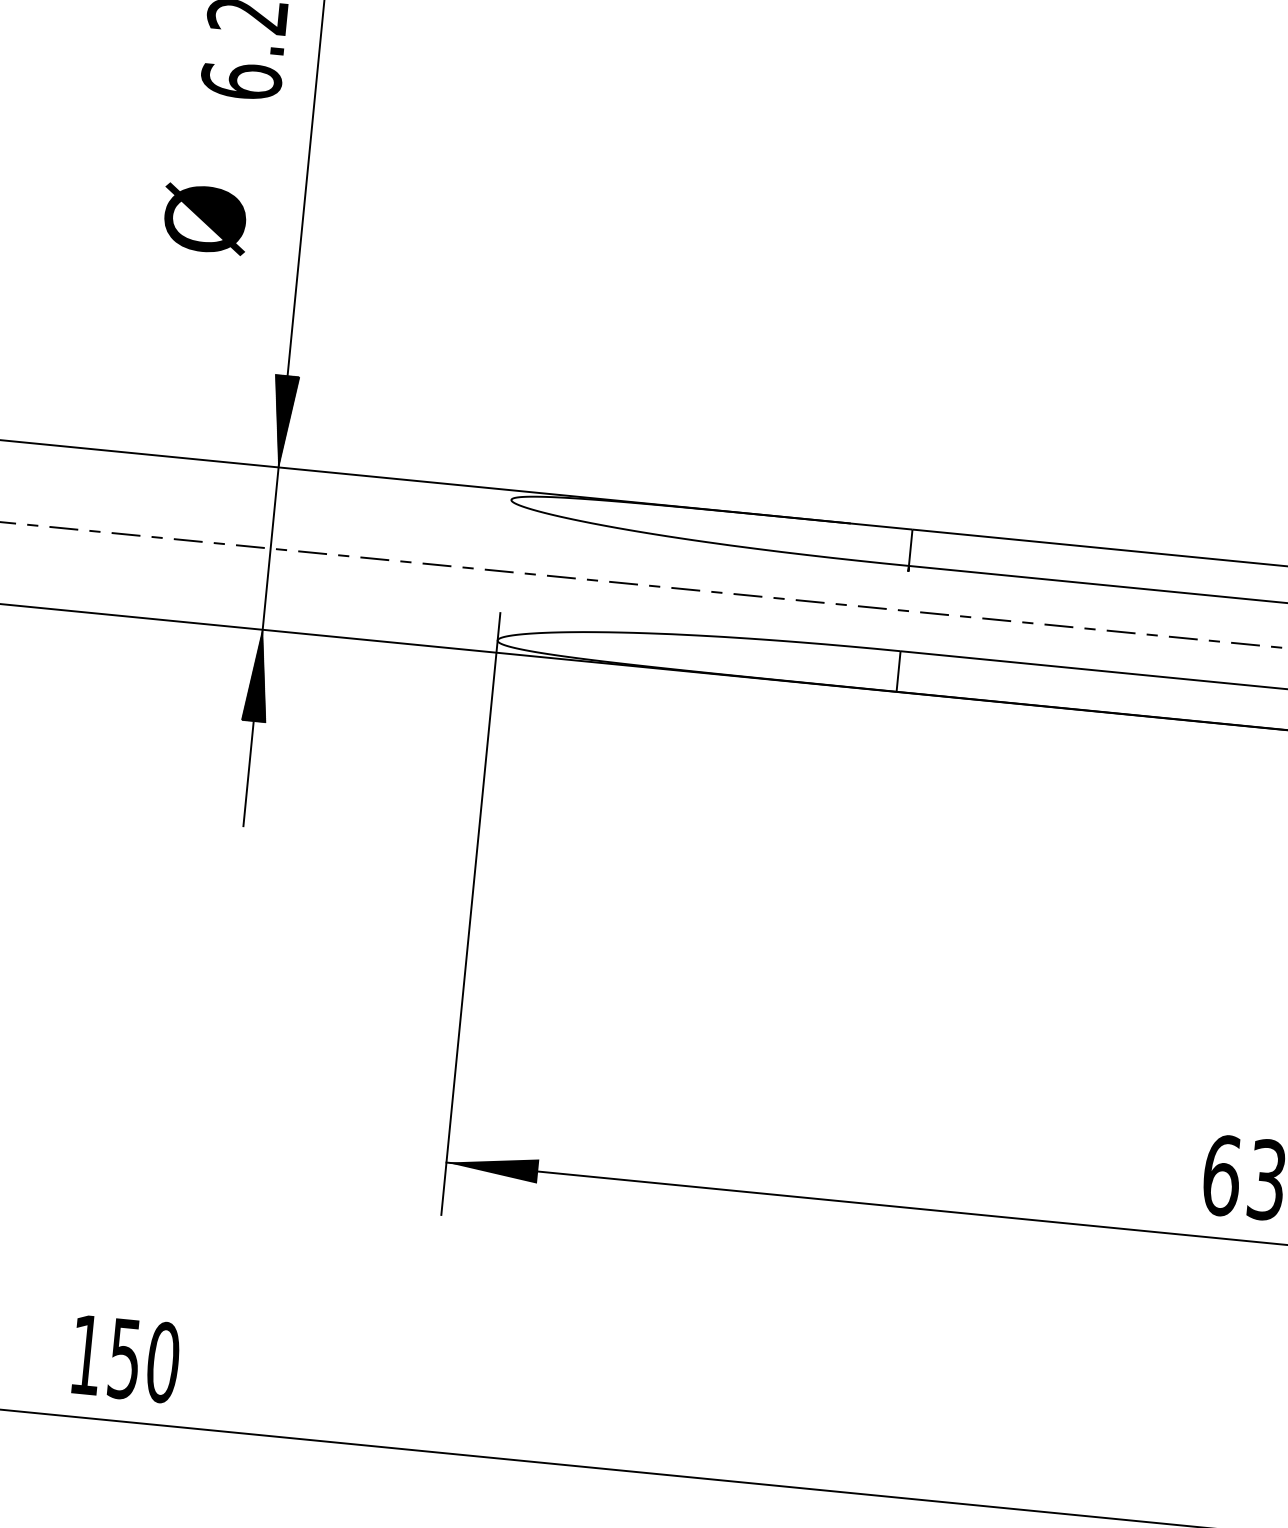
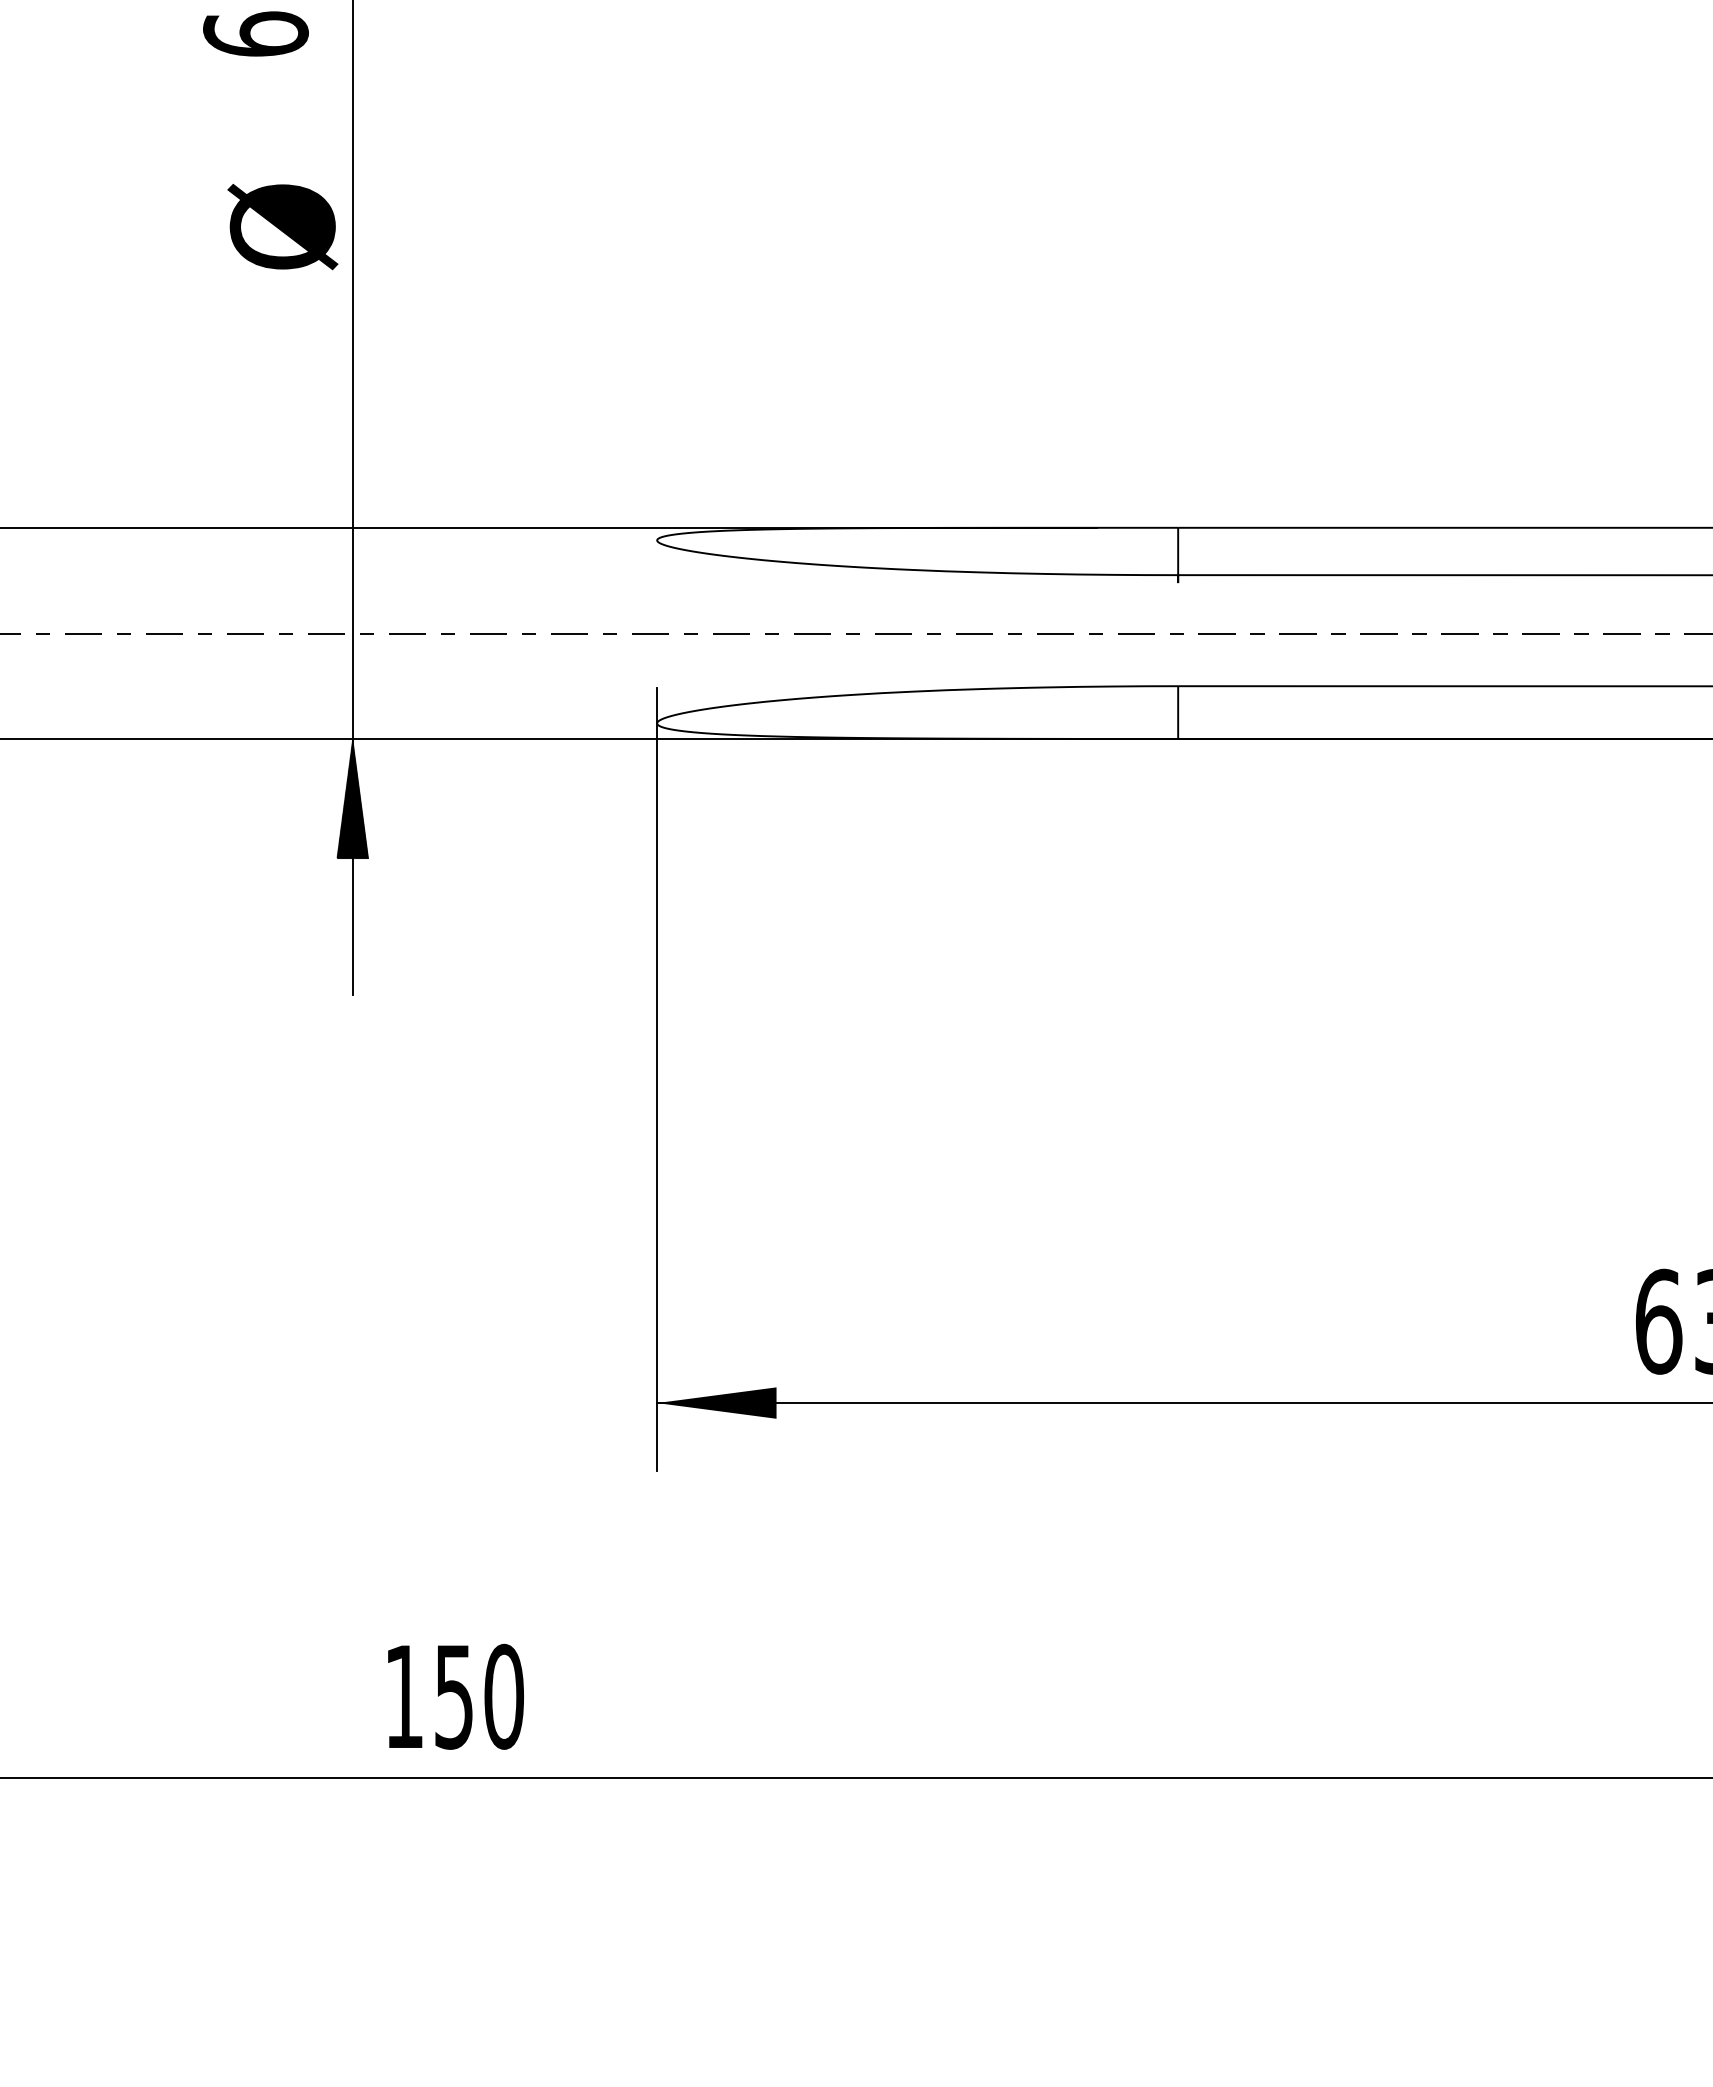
text: (205, 218) -> (282, 226), moved
hatch: (282, 421) -> (352, 467), removed
text: (125, 1358) -> (455, 1696), moved

